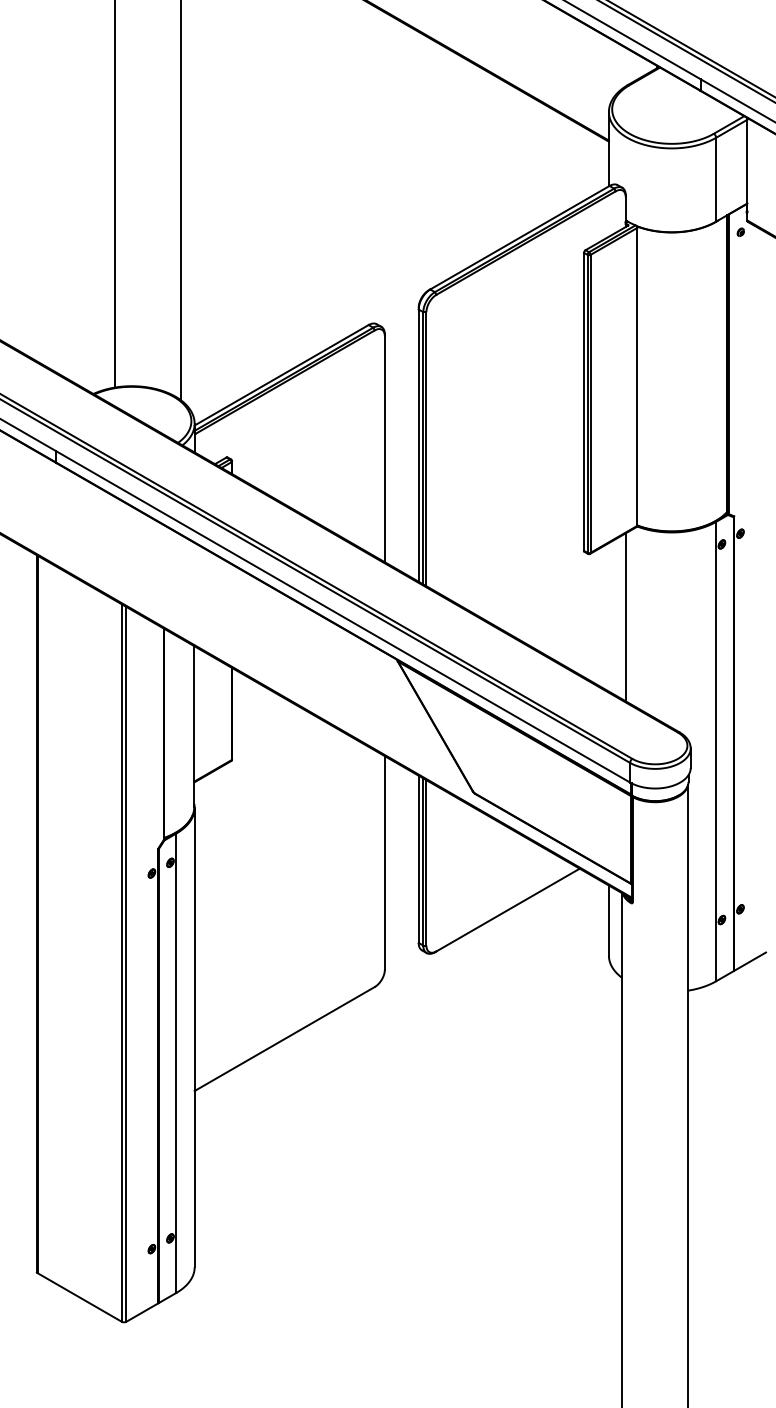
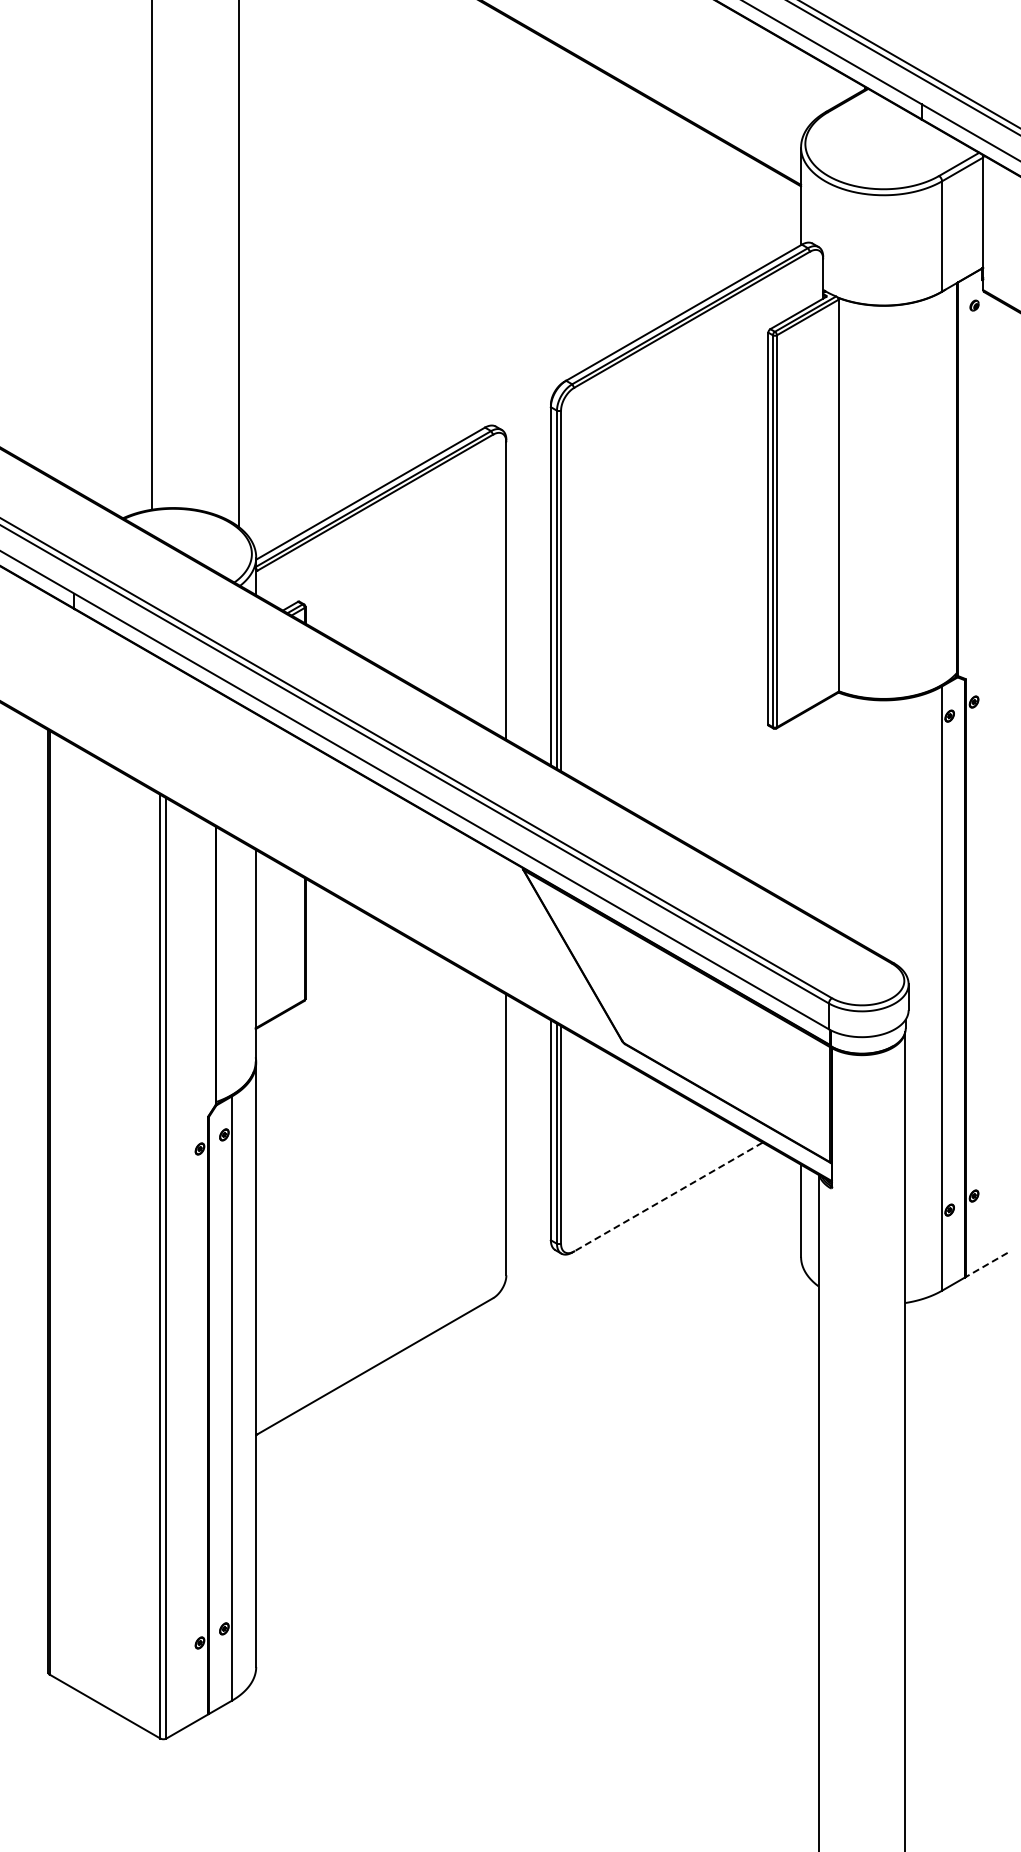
line: (625, 616) -> (823, 811), removed
line: (508, 910) -> (668, 1197), solid -> dashed
line: (749, 962) -> (986, 1265), solid -> dashed

